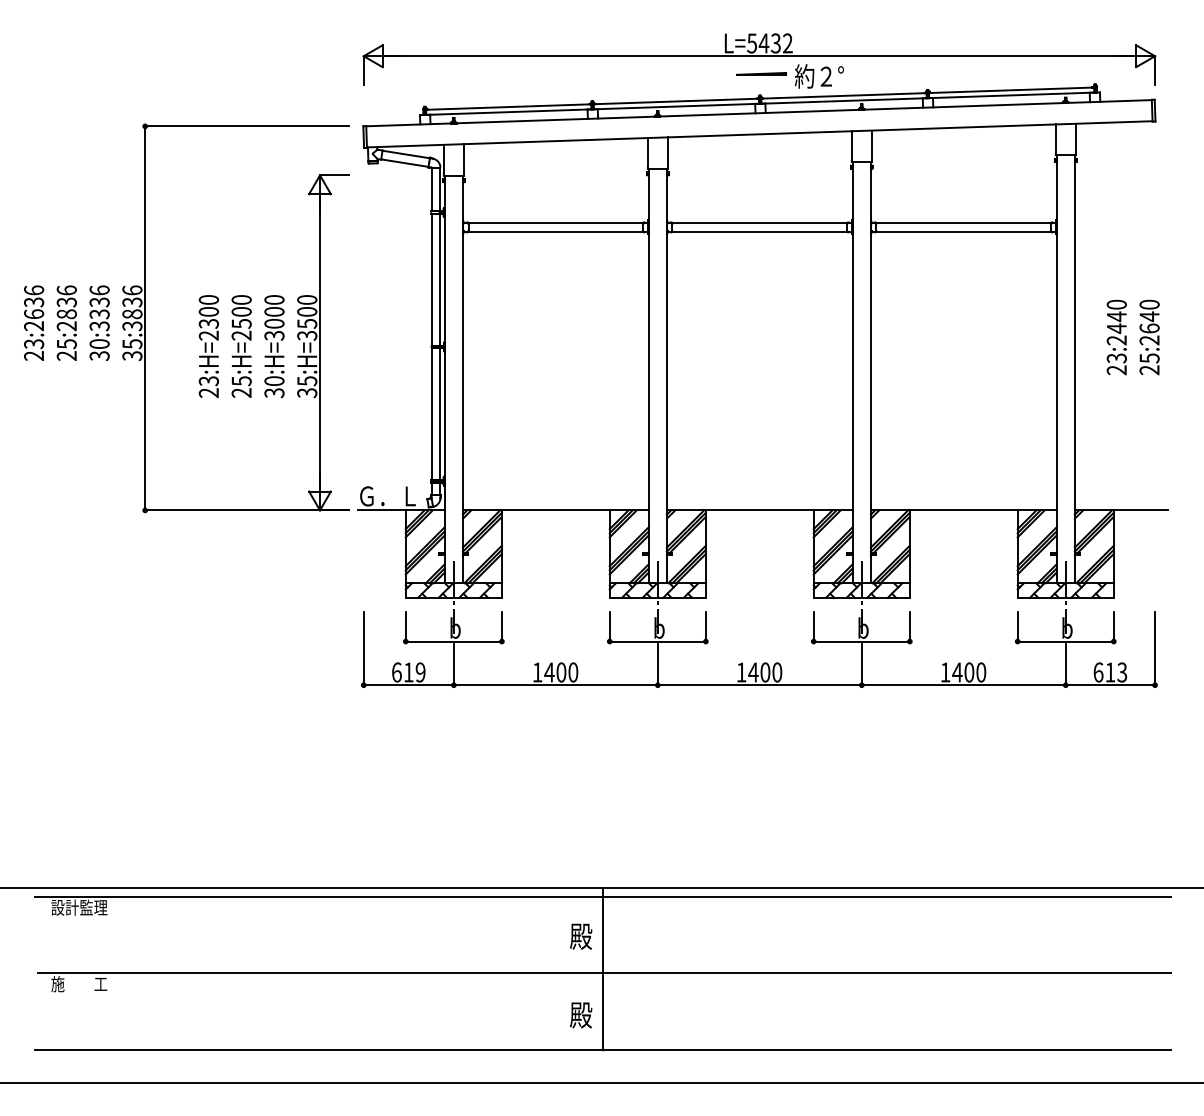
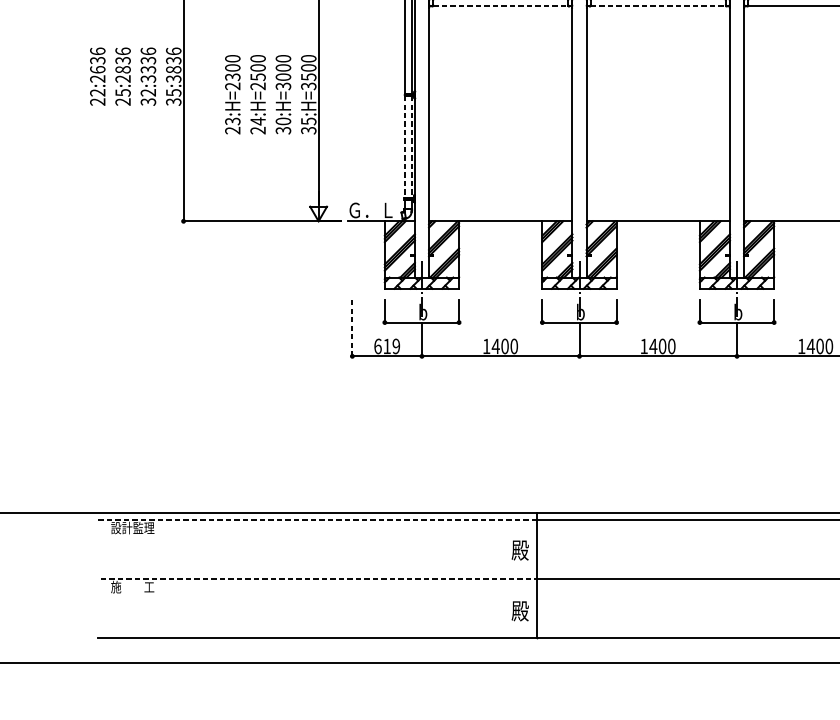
line: (556, 231) -> (501, 5), solid -> dashed
line: (760, 231) -> (658, 5), solid -> dashed
text: (99, 343) -> (148, 92), 30:3336 -> 32:3336
text: (34, 344) -> (98, 93), 23:2636 -> 22:2636
text: (241, 380) -> (257, 120), 25:H=2500 -> 24:H=2500
line: (431, 414) -> (404, 147), solid -> dashed
line: (440, 414) -> (411, 147), solid -> dashed
line: (363, 649) -> (352, 328), solid -> dashed
line: (318, 896) -> (317, 519), solid -> dashed
line: (320, 973) -> (318, 578), solid -> dashed

